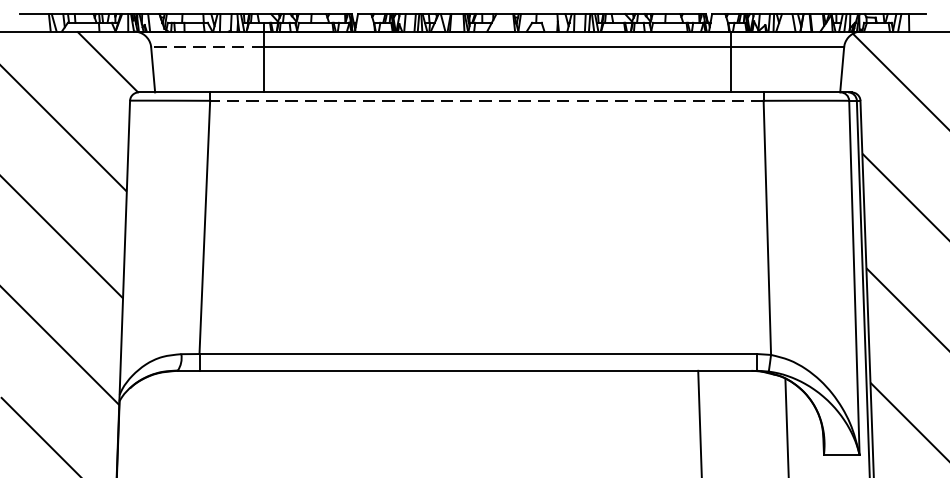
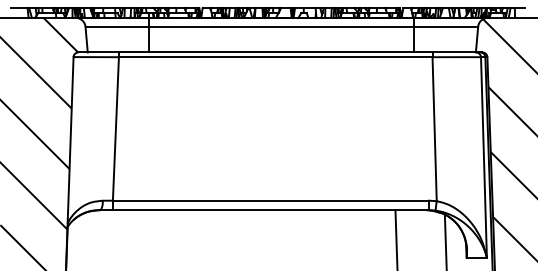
line: (207, 46) -> (117, 26), dashed -> solid
line: (486, 101) -> (275, 57), dashed -> solid

